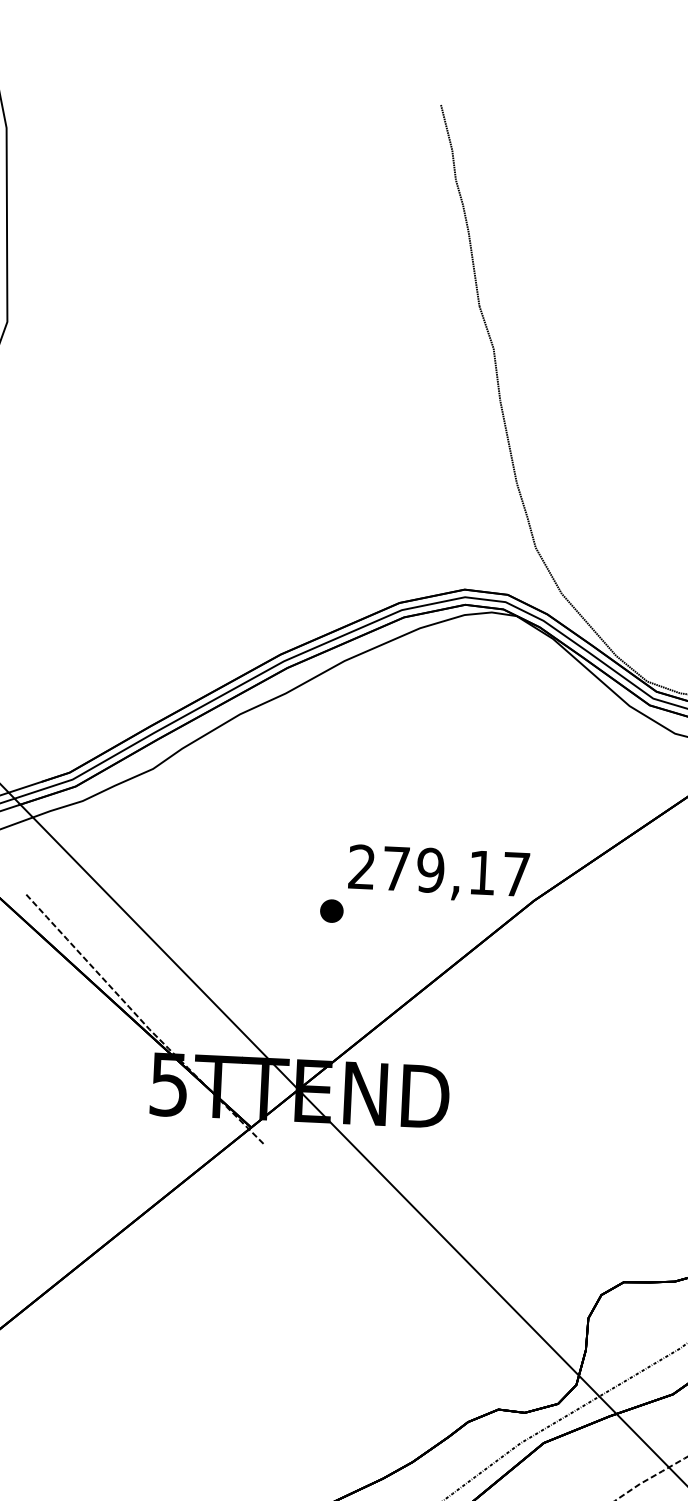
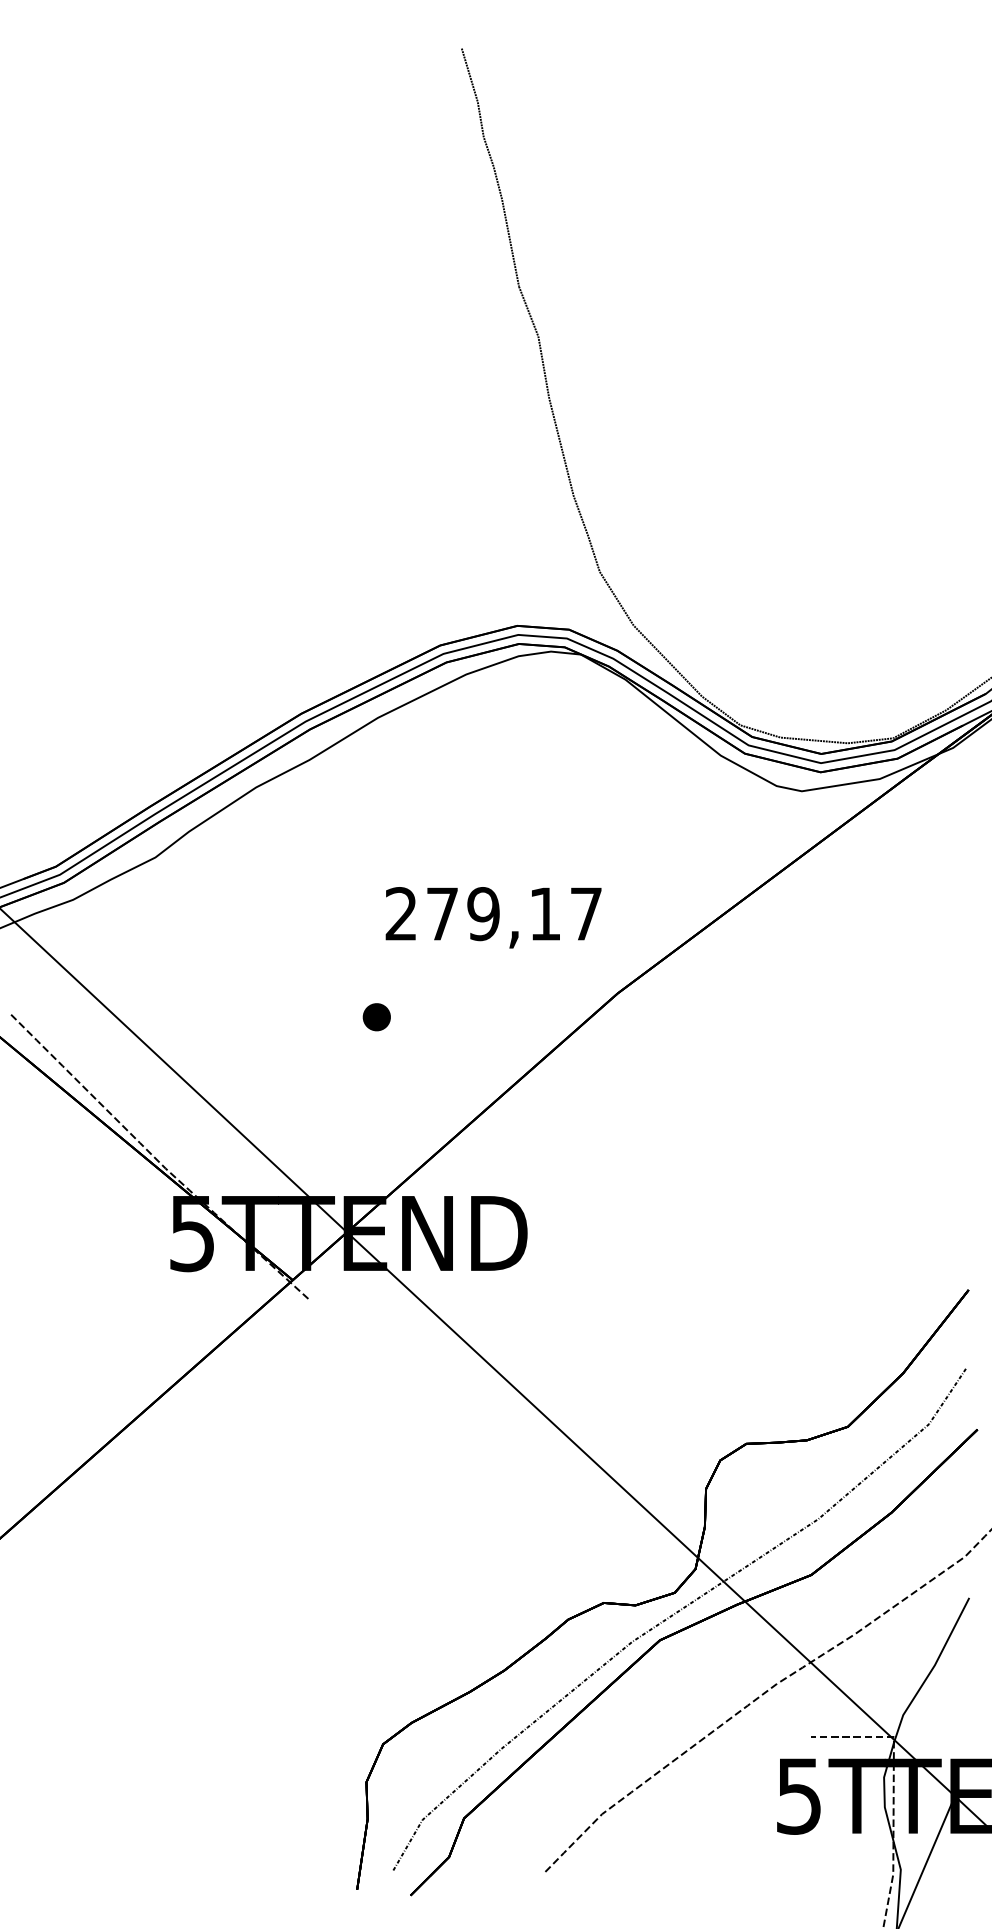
text: (438, 873) -> (493, 917), moved

